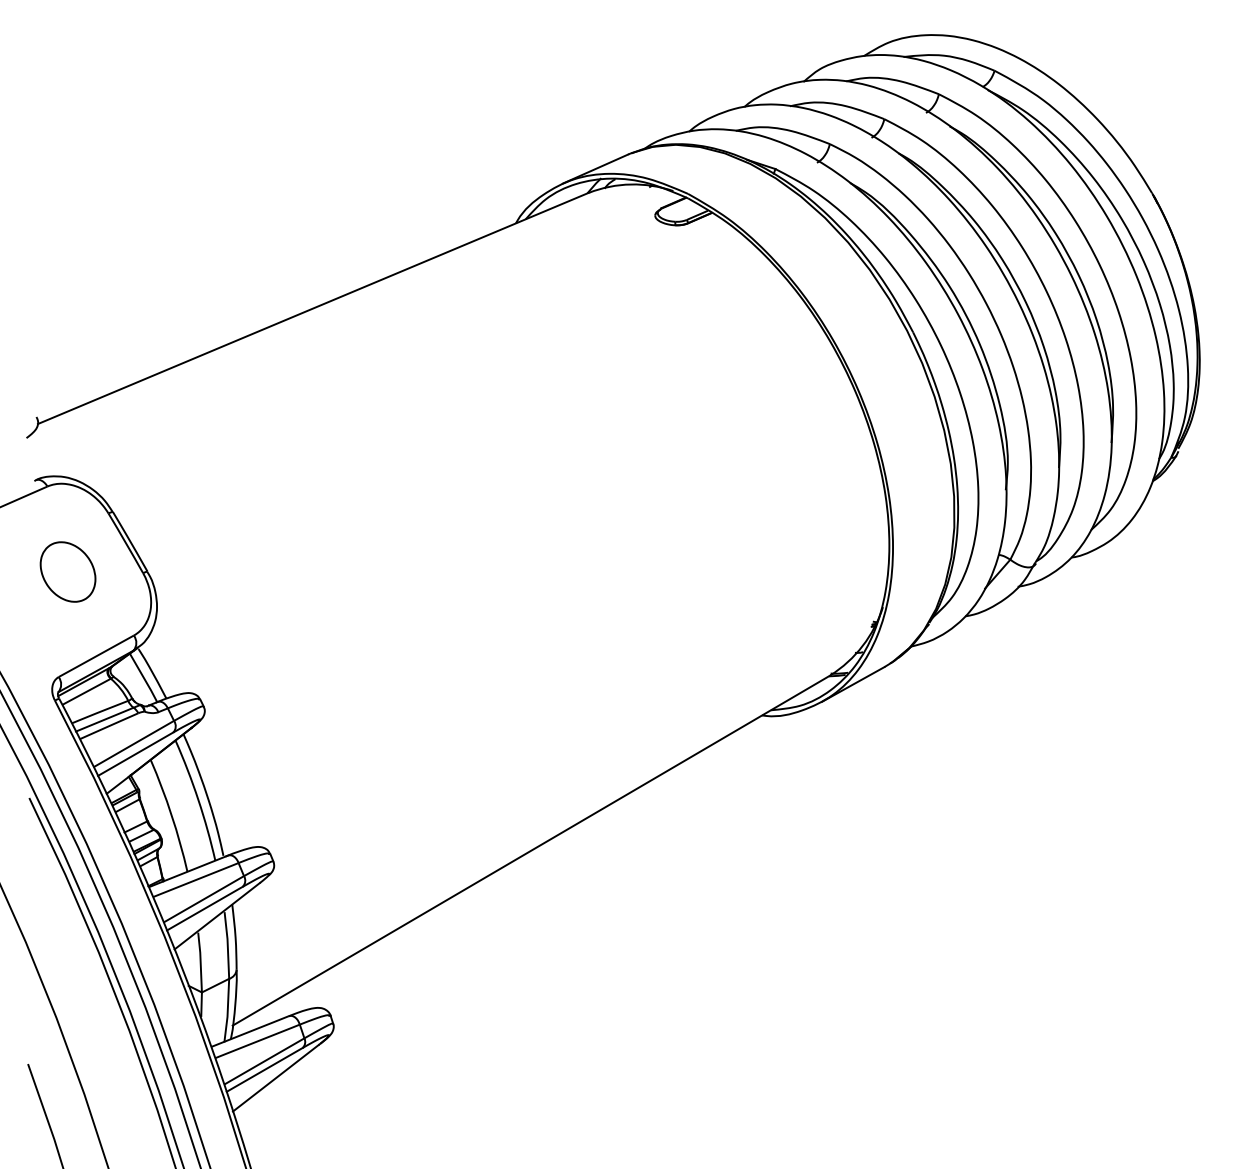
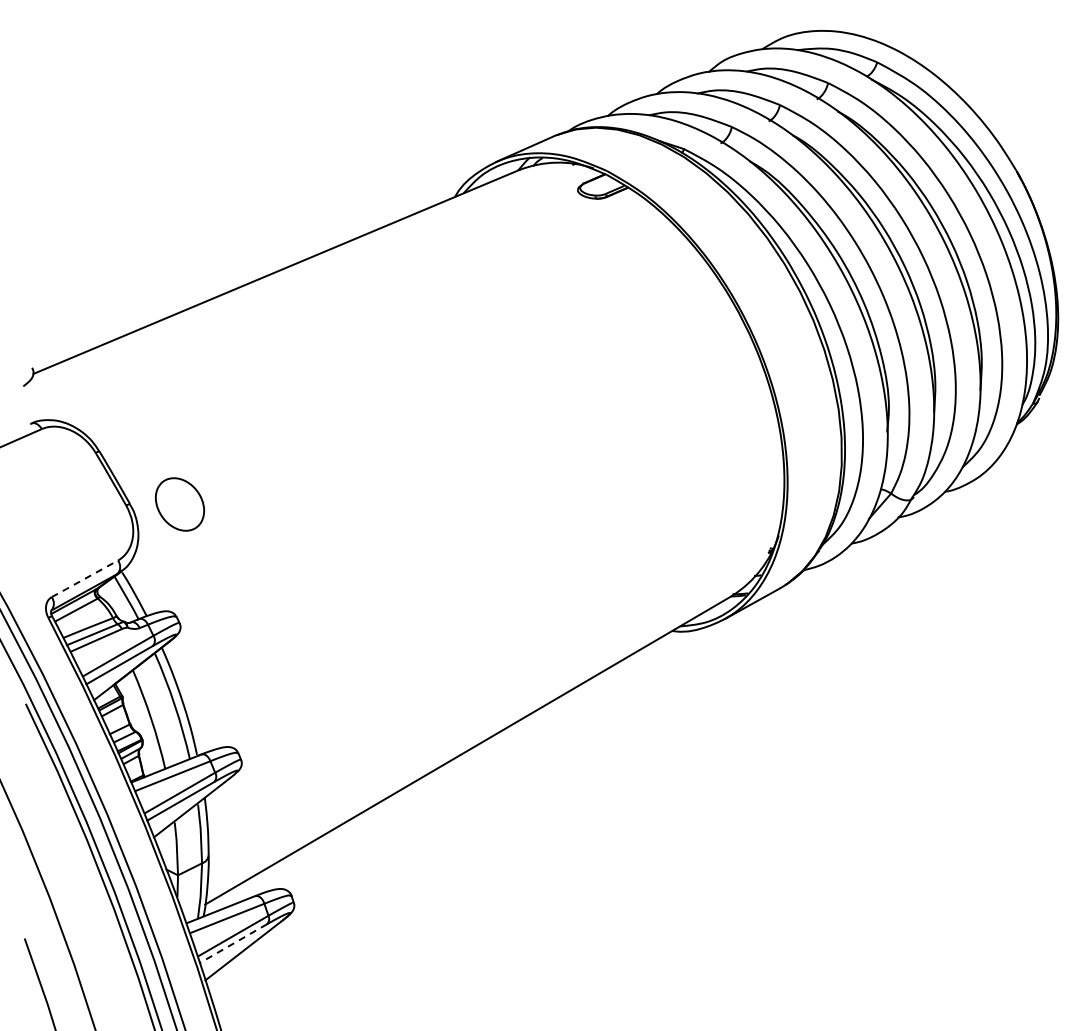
part: (67, 572) -> (179, 504), moved
line: (95, 657) -> (84, 579), solid -> dashed
line: (264, 1069) -> (233, 943), solid -> dashed

